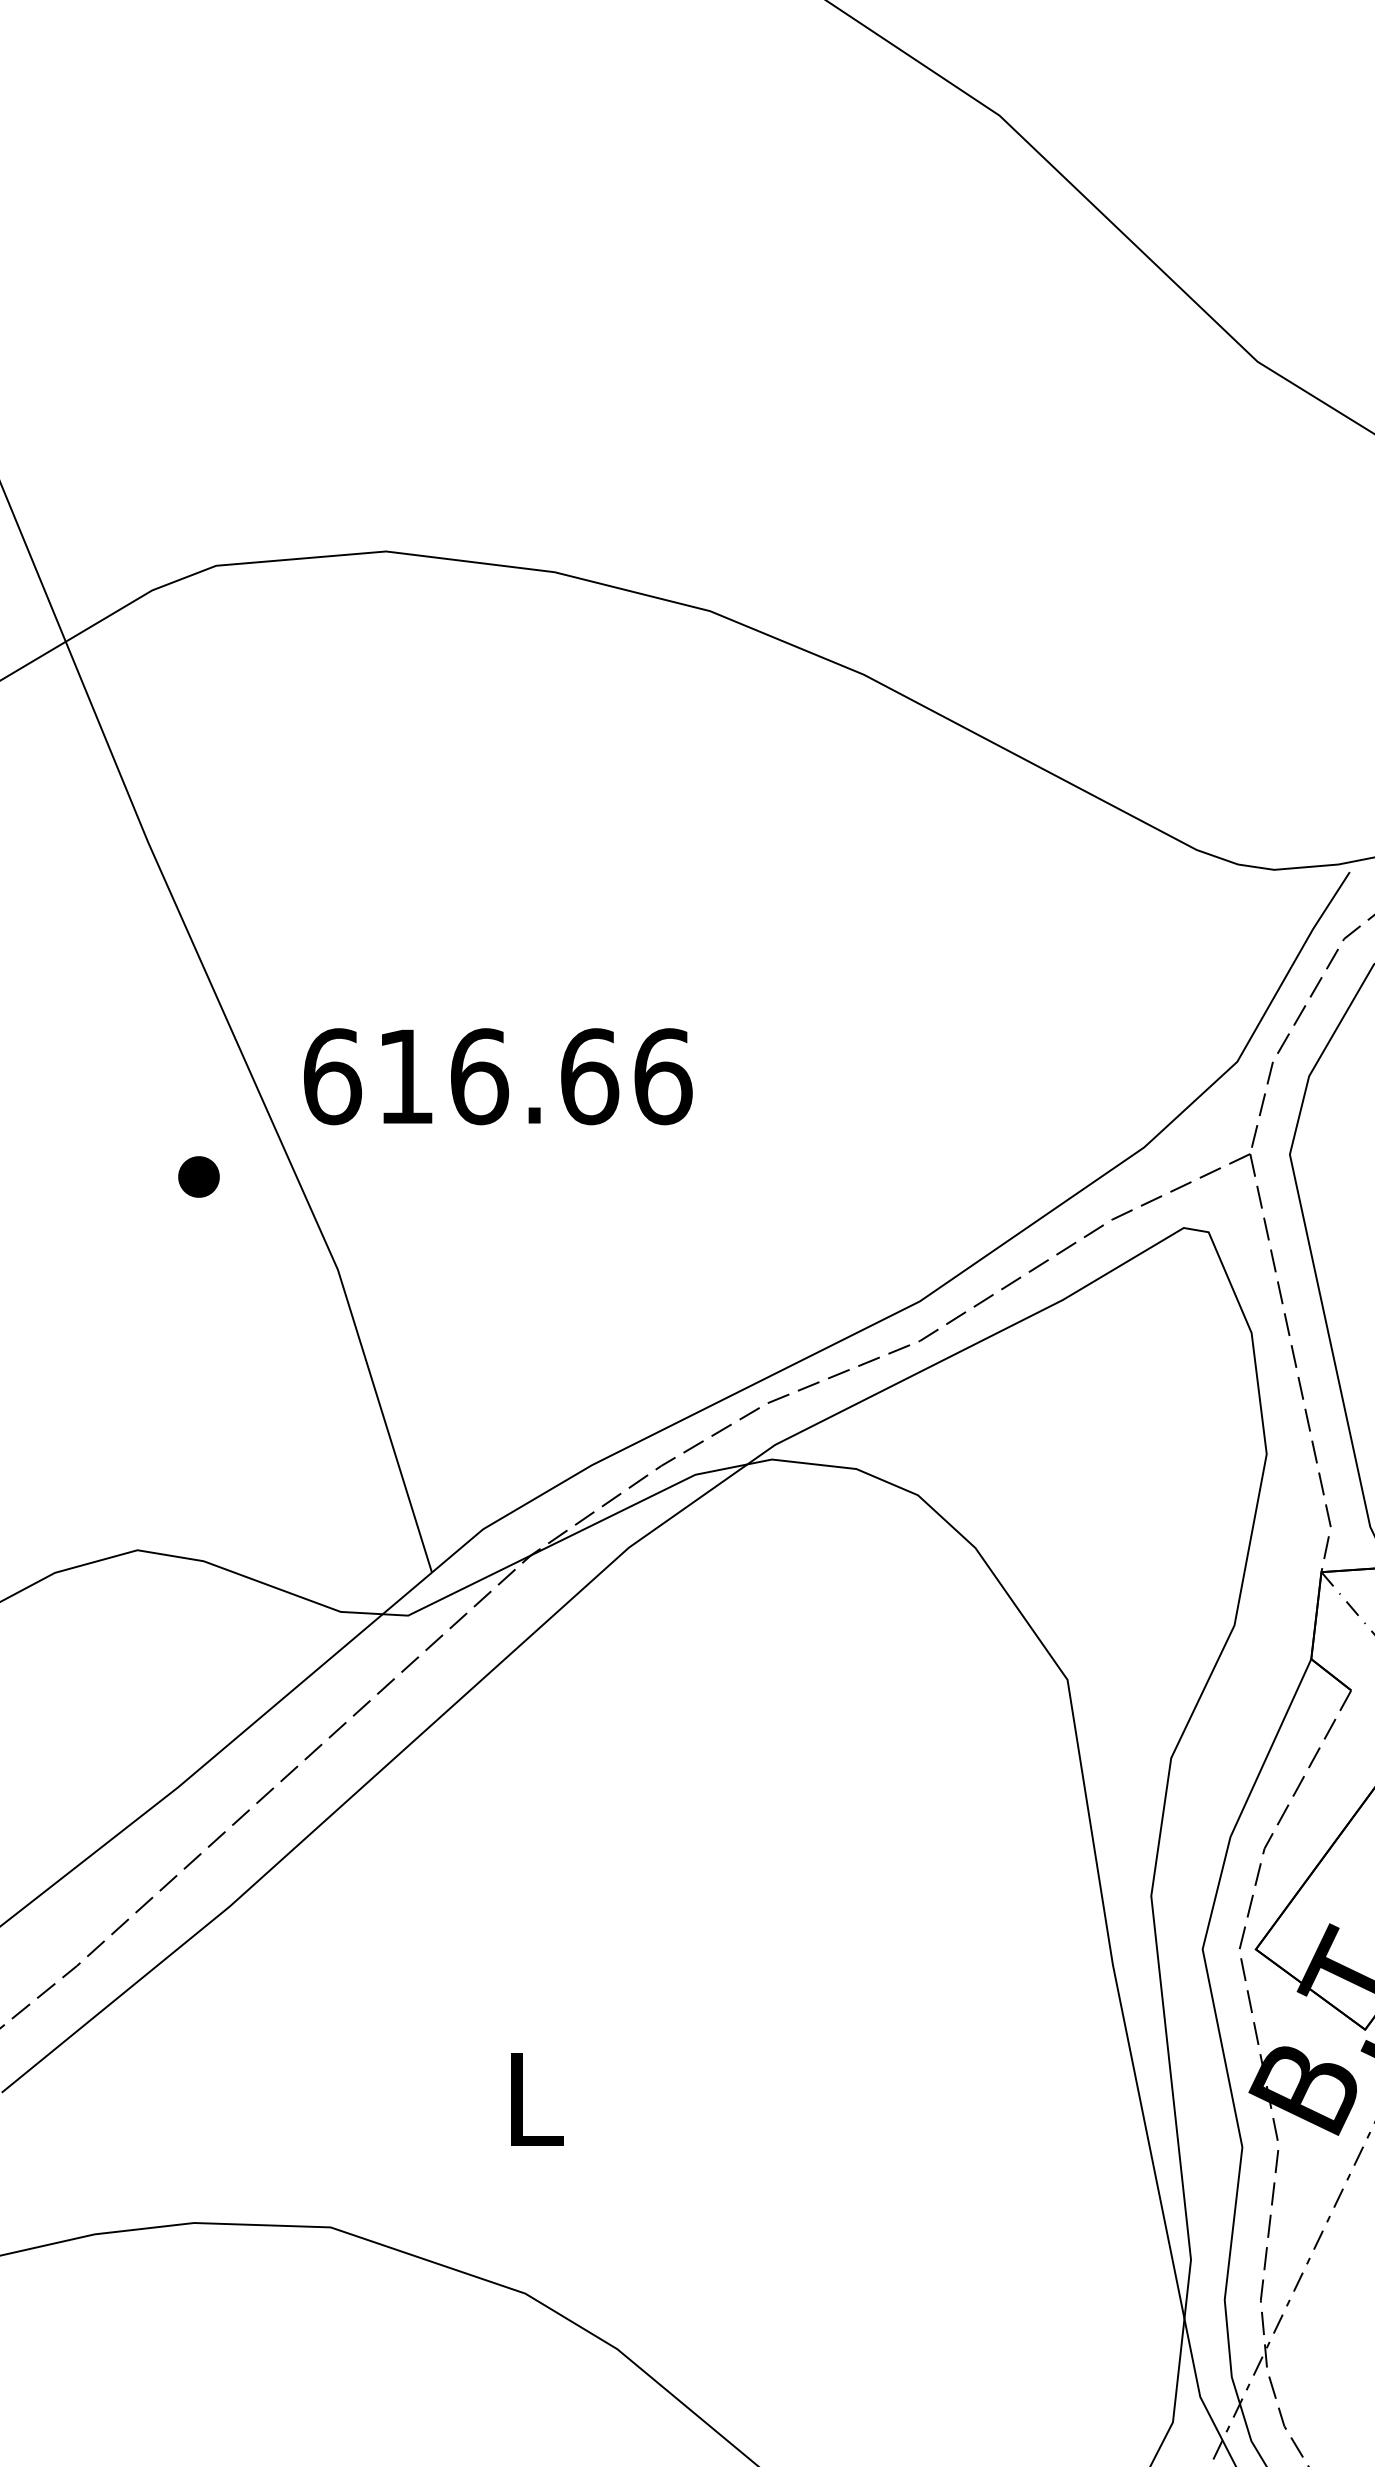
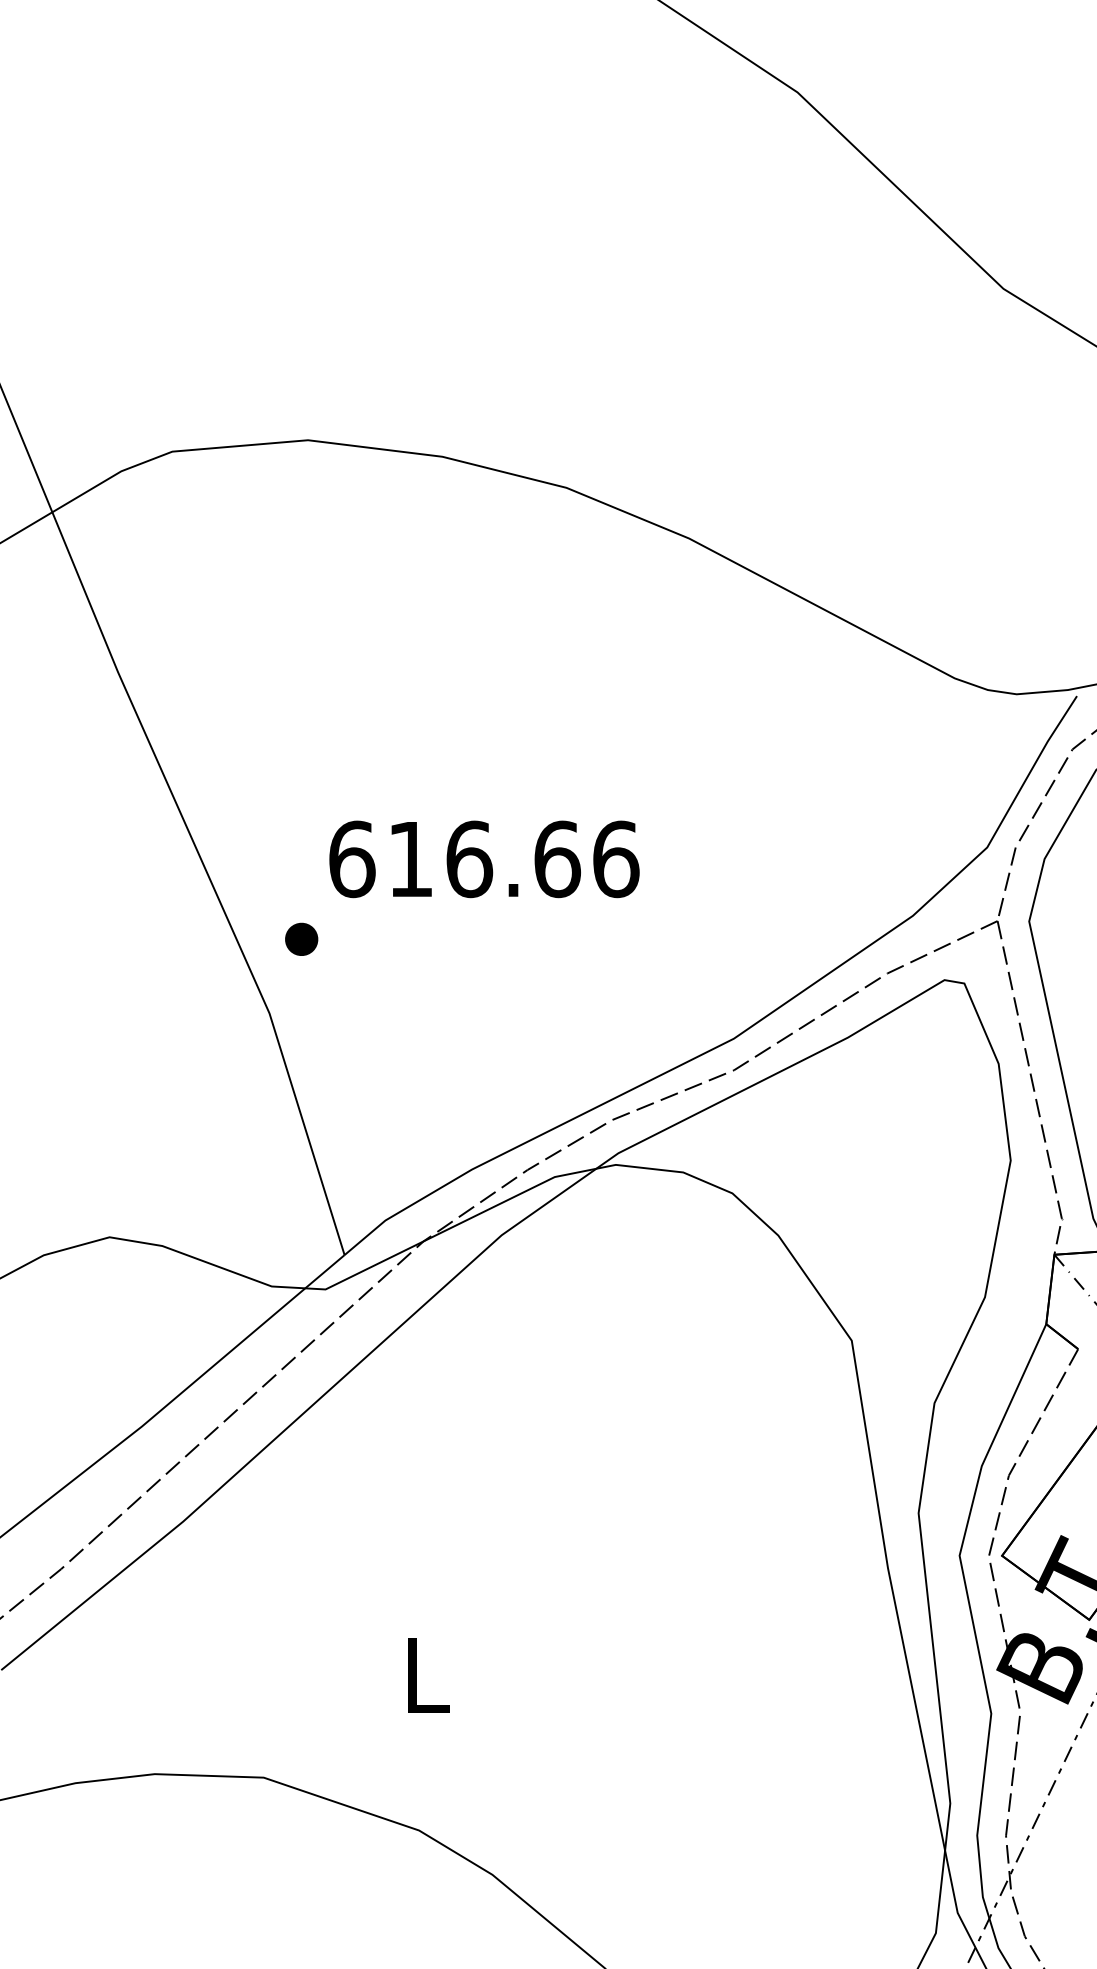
text: (498, 1076) -> (484, 859), moved
part: (198, 1175) -> (301, 938), moved

